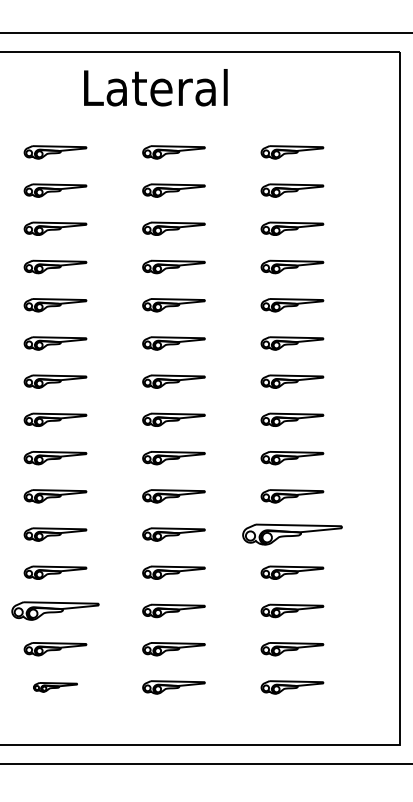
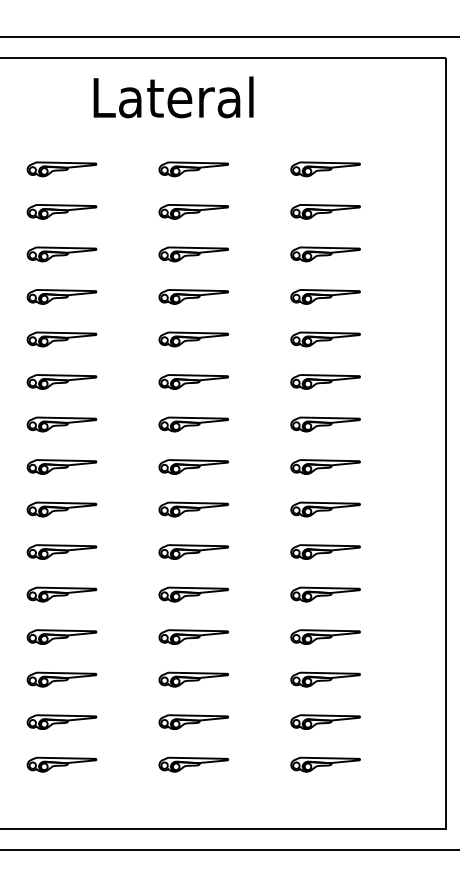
part: (292, 534) -> (325, 594), size x0.62
part: (55, 610) -> (61, 679), size x0.71
part: (55, 687) -> (61, 764), size x1.43

